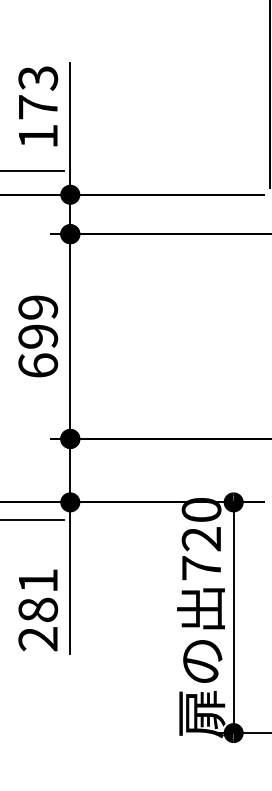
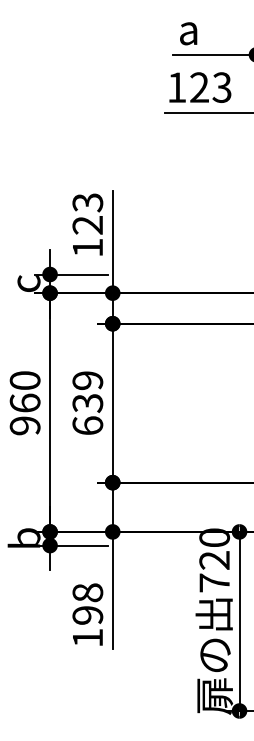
text: (37, 106) -> (87, 224), 173 -> 123
text: (37, 336) -> (87, 403), 699 -> 639
text: (37, 610) -> (87, 615), 281 -> 198

